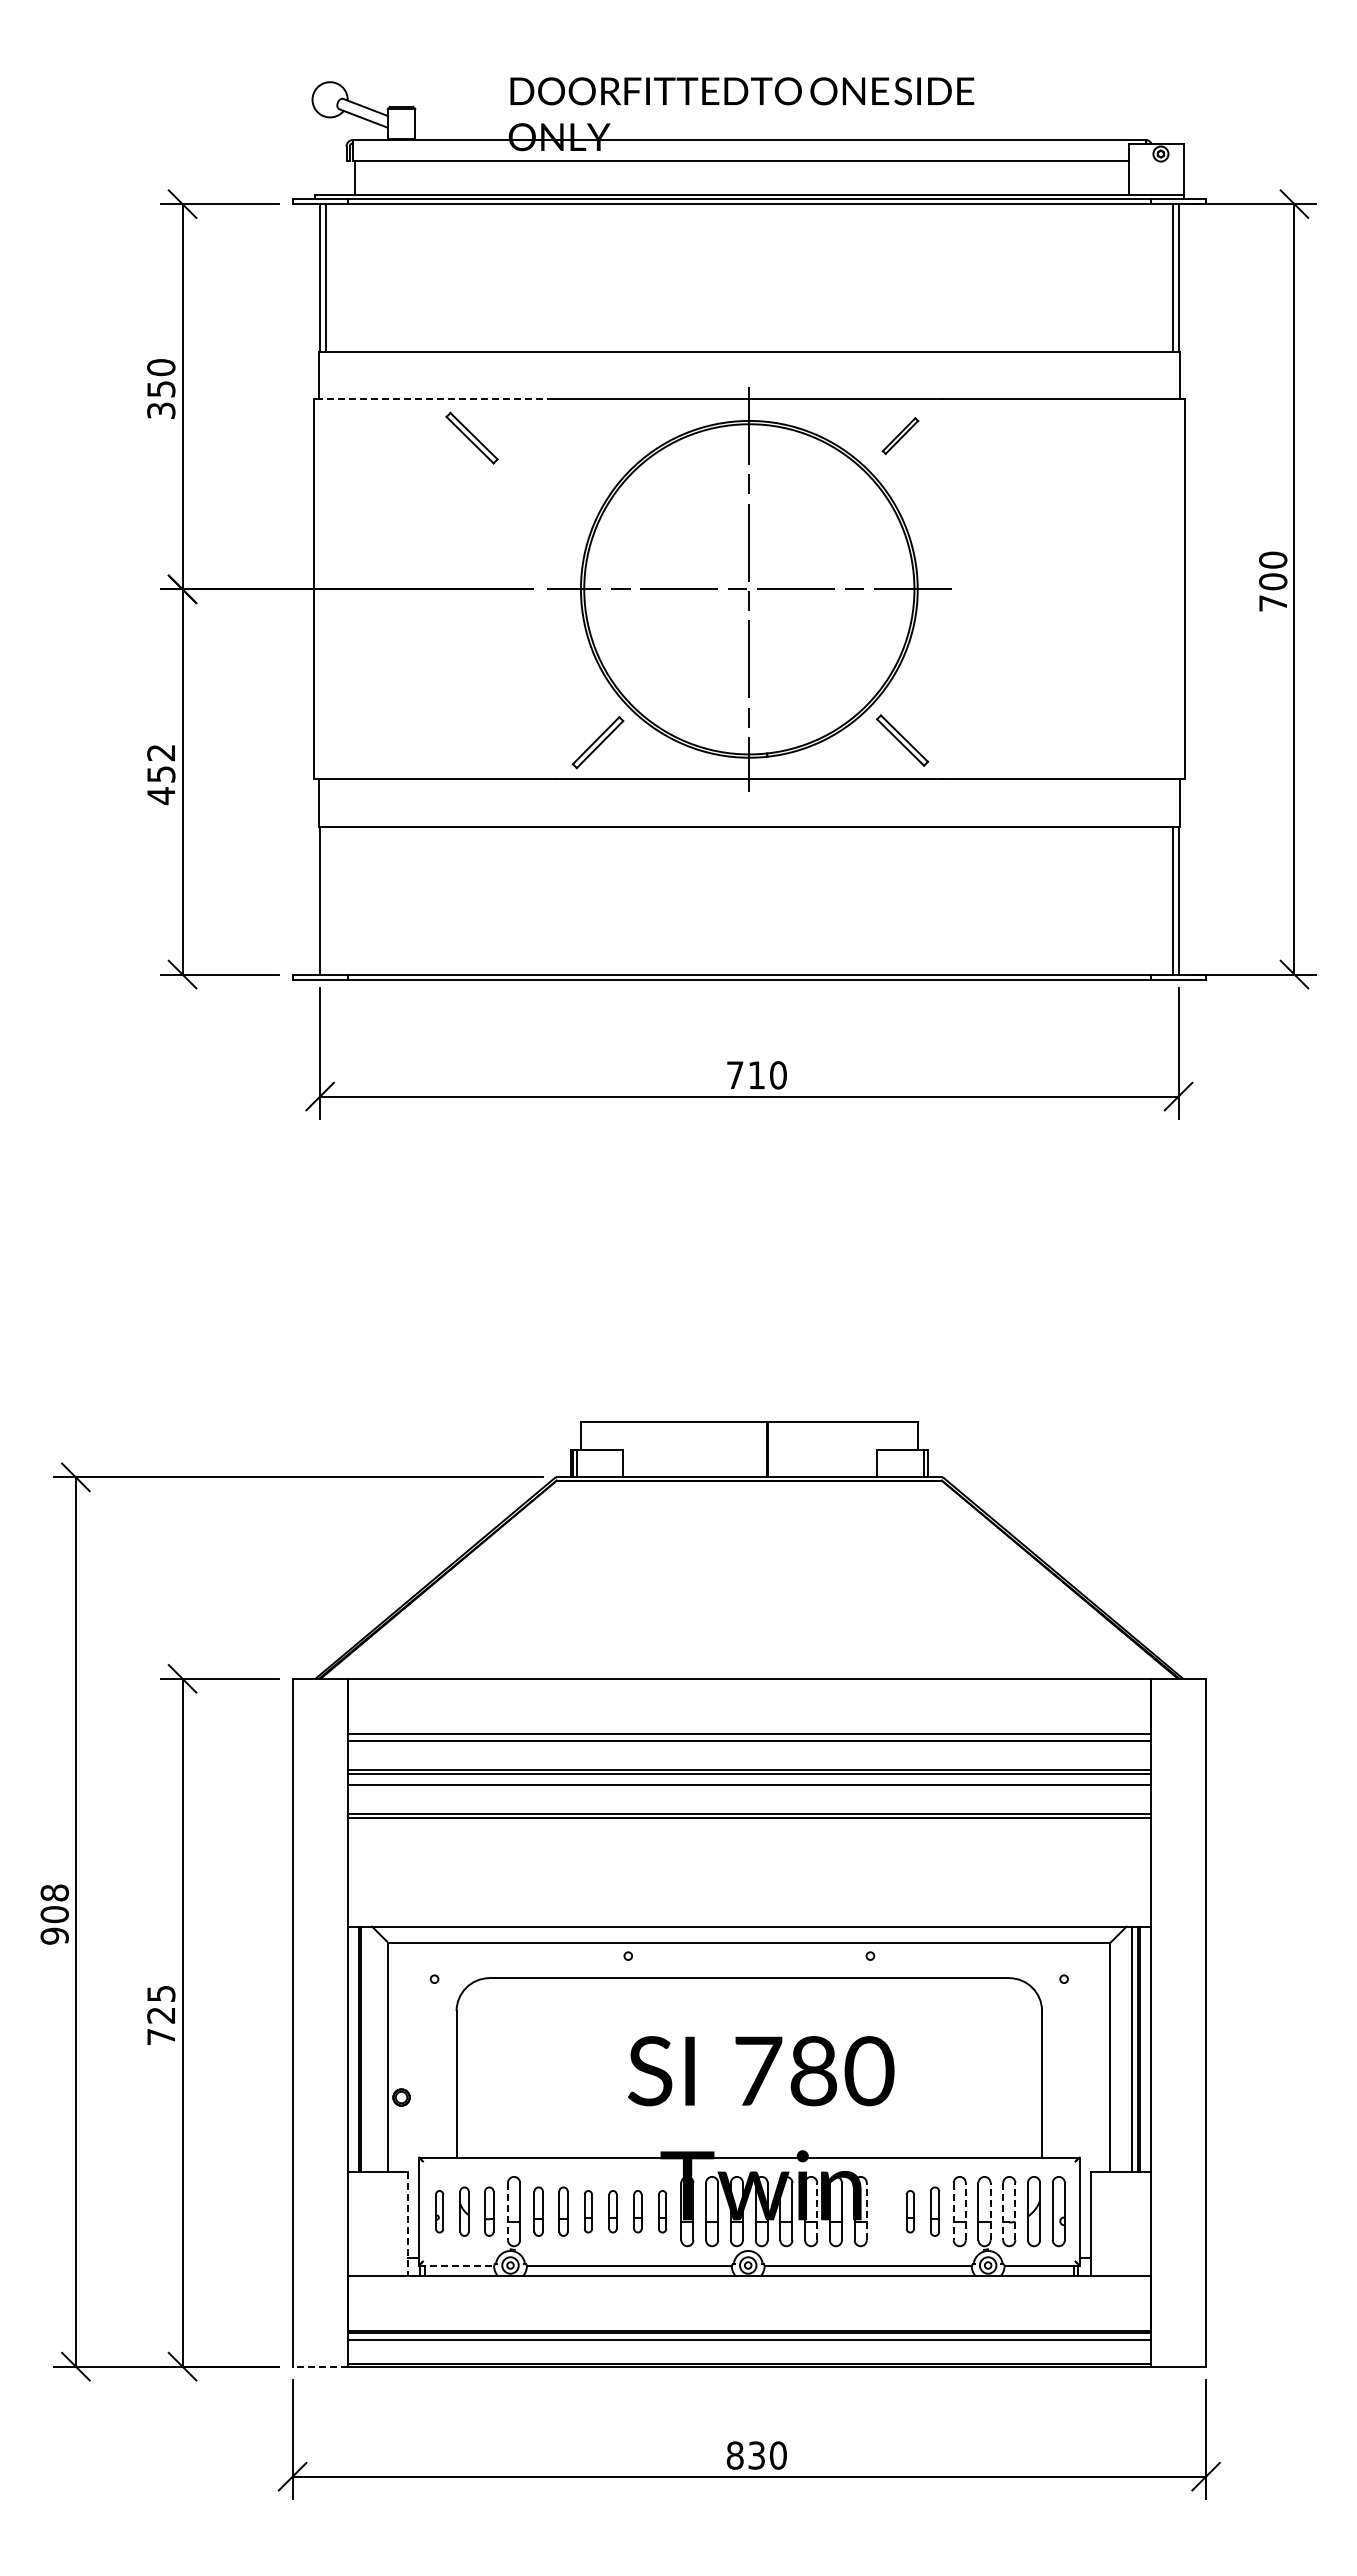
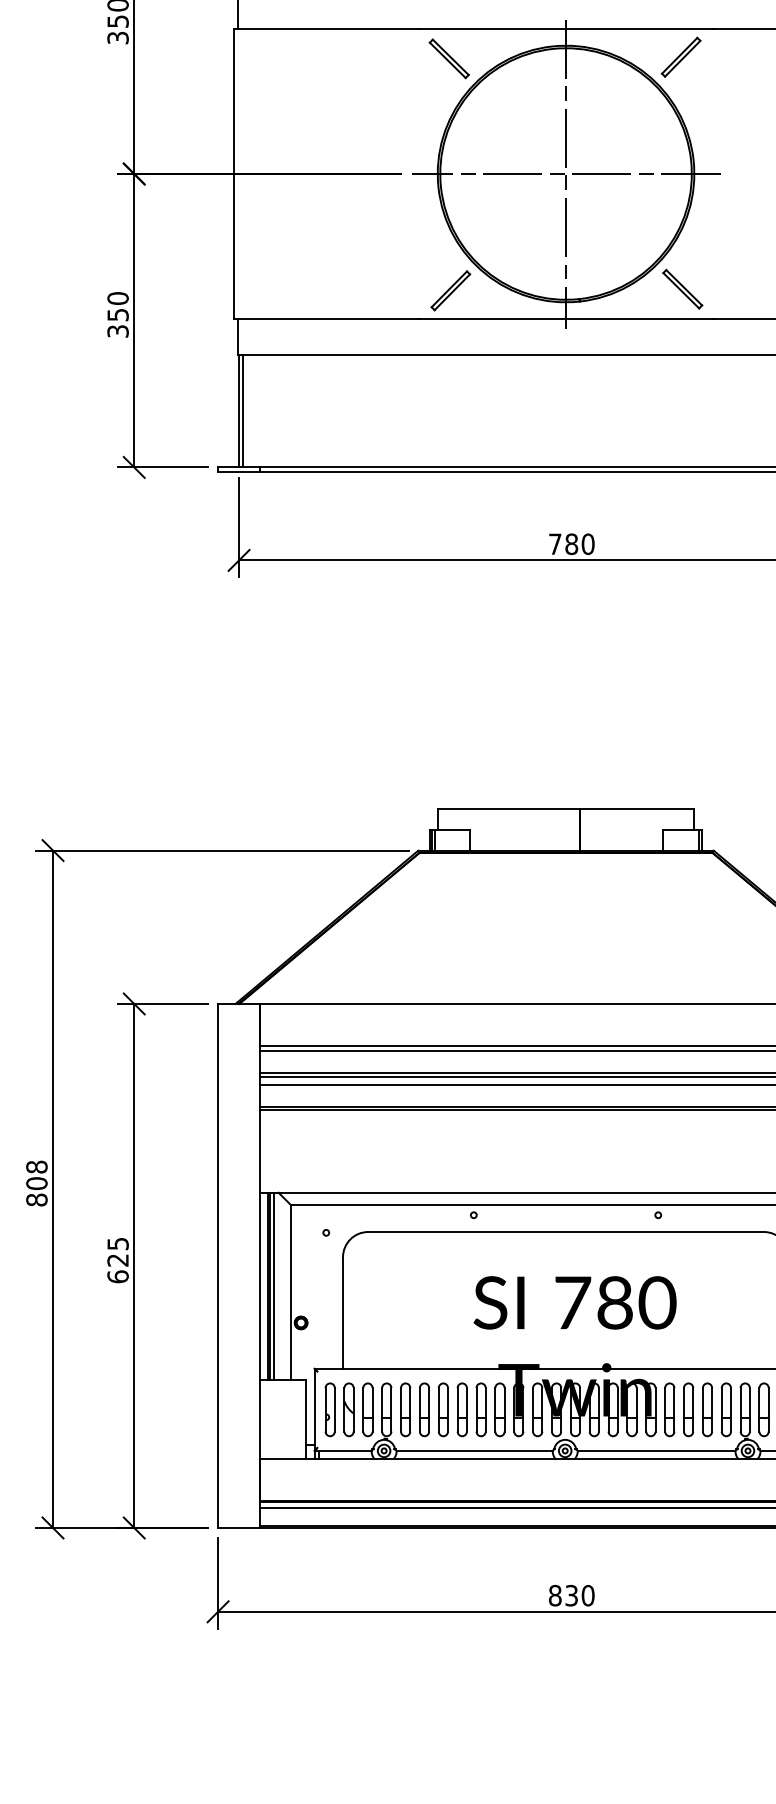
line: (434, 399) -> (326, 29), dashed -> solid
part: (900, 435) -> (681, 56), size x1.43
part: (471, 437) -> (448, 58), moved
text: (161, 774) -> (118, 315), 452 -> 350
line: (325, 900) -> (243, 411), added
text: (756, 1075) -> (571, 544), 710 -> 780
text: (54, 1935) -> (36, 1199), 908 -> 808
text: (161, 2036) -> (118, 1276), 725 -> 625
line: (366, 2048) -> (274, 1285), added
part: (439, 2211) -> (330, 1409), size x1.67
part: (464, 2211) -> (349, 1409), size x1.43
part: (489, 2211) -> (368, 1409), size x1.43
line: (507, 2211) -> (381, 1409), dashed -> solid
part: (538, 2211) -> (405, 1409), size x1.43
part: (563, 2211) -> (424, 1409), size x1.43
part: (588, 2211) -> (443, 1409), size x1.67
part: (612, 2211) -> (461, 1409), size x1.67
part: (637, 2211) -> (480, 1409), size x1.67
part: (662, 2211) -> (499, 1409), size x1.67
line: (817, 2211) -> (617, 1409), dashed -> solid
line: (866, 2211) -> (655, 1409), dashed -> solid
part: (885, 2211) -> (669, 1409), added
part: (910, 2211) -> (688, 1409), size x1.67
part: (934, 2211) -> (707, 1409), size x1.43
line: (953, 2211) -> (721, 1409), dashed -> solid
line: (965, 2211) -> (730, 1409), dashed -> solid
line: (990, 2211) -> (749, 1409), dashed -> solid
line: (1003, 2211) -> (759, 1409), dashed -> solid
line: (1015, 2211) -> (768, 1409), dashed -> solid
line: (408, 2224) -> (306, 1419), dashed -> solid
line: (457, 2265) -> (343, 1450), dashed -> solid
line: (320, 2366) -> (239, 1527), dashed -> solid

